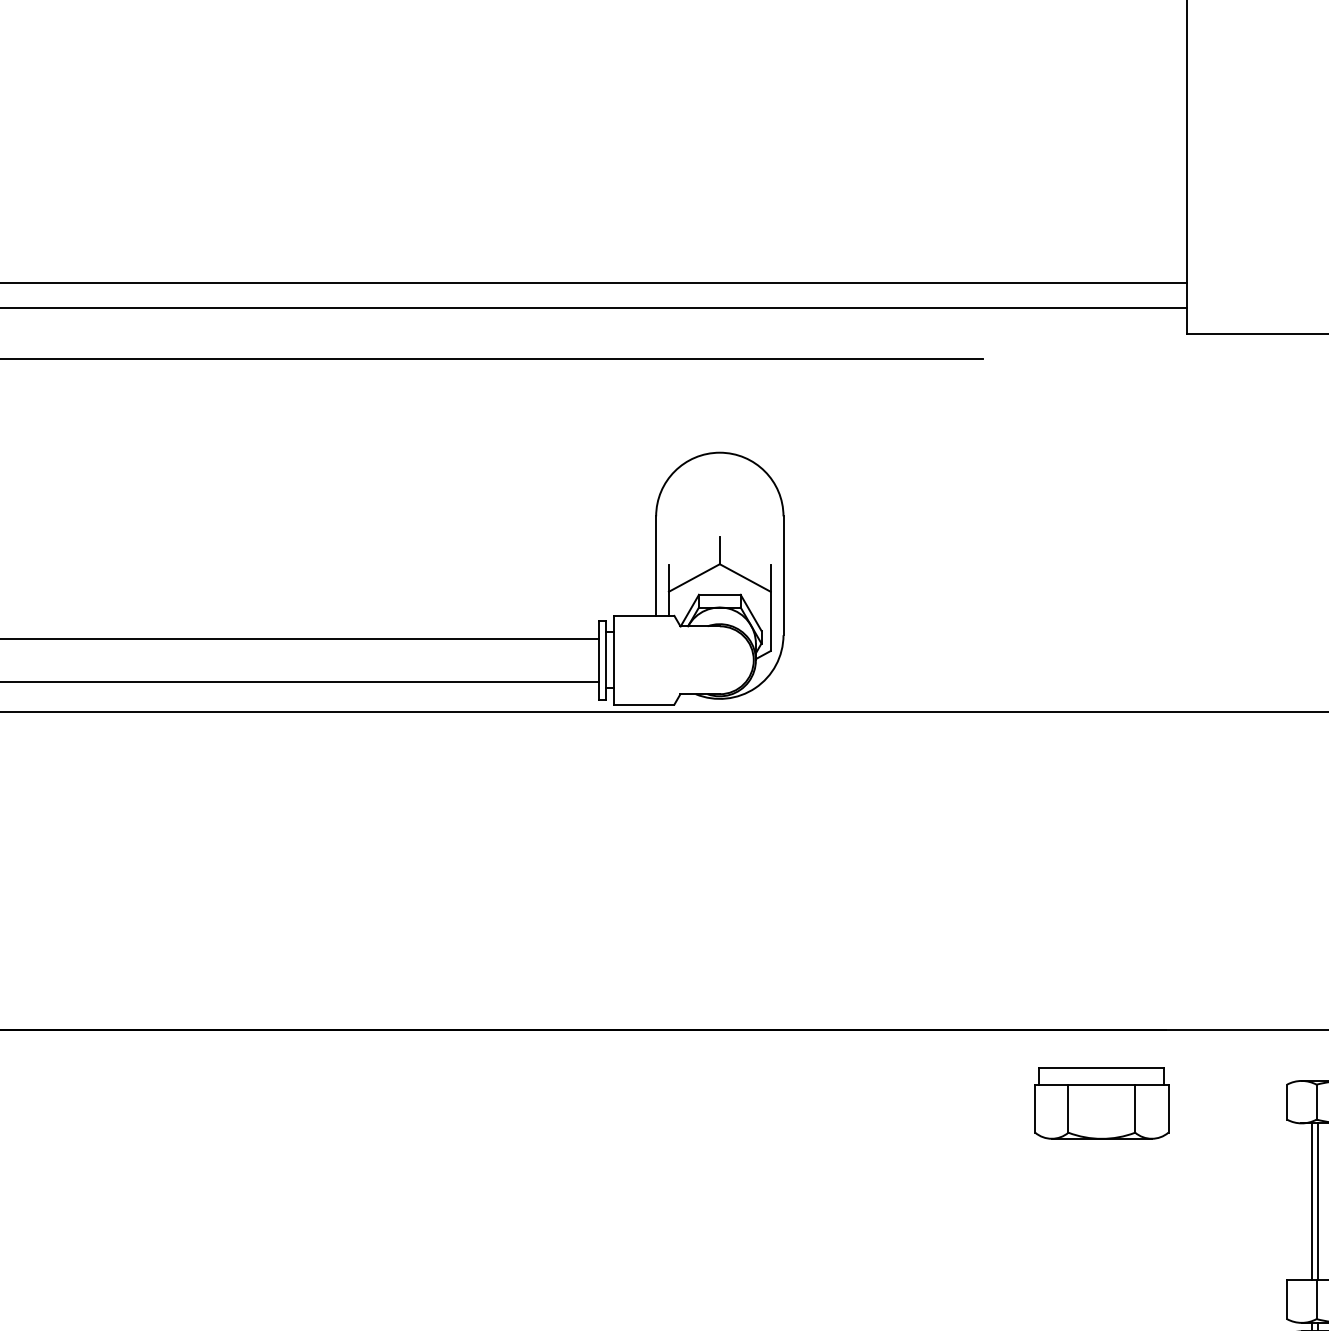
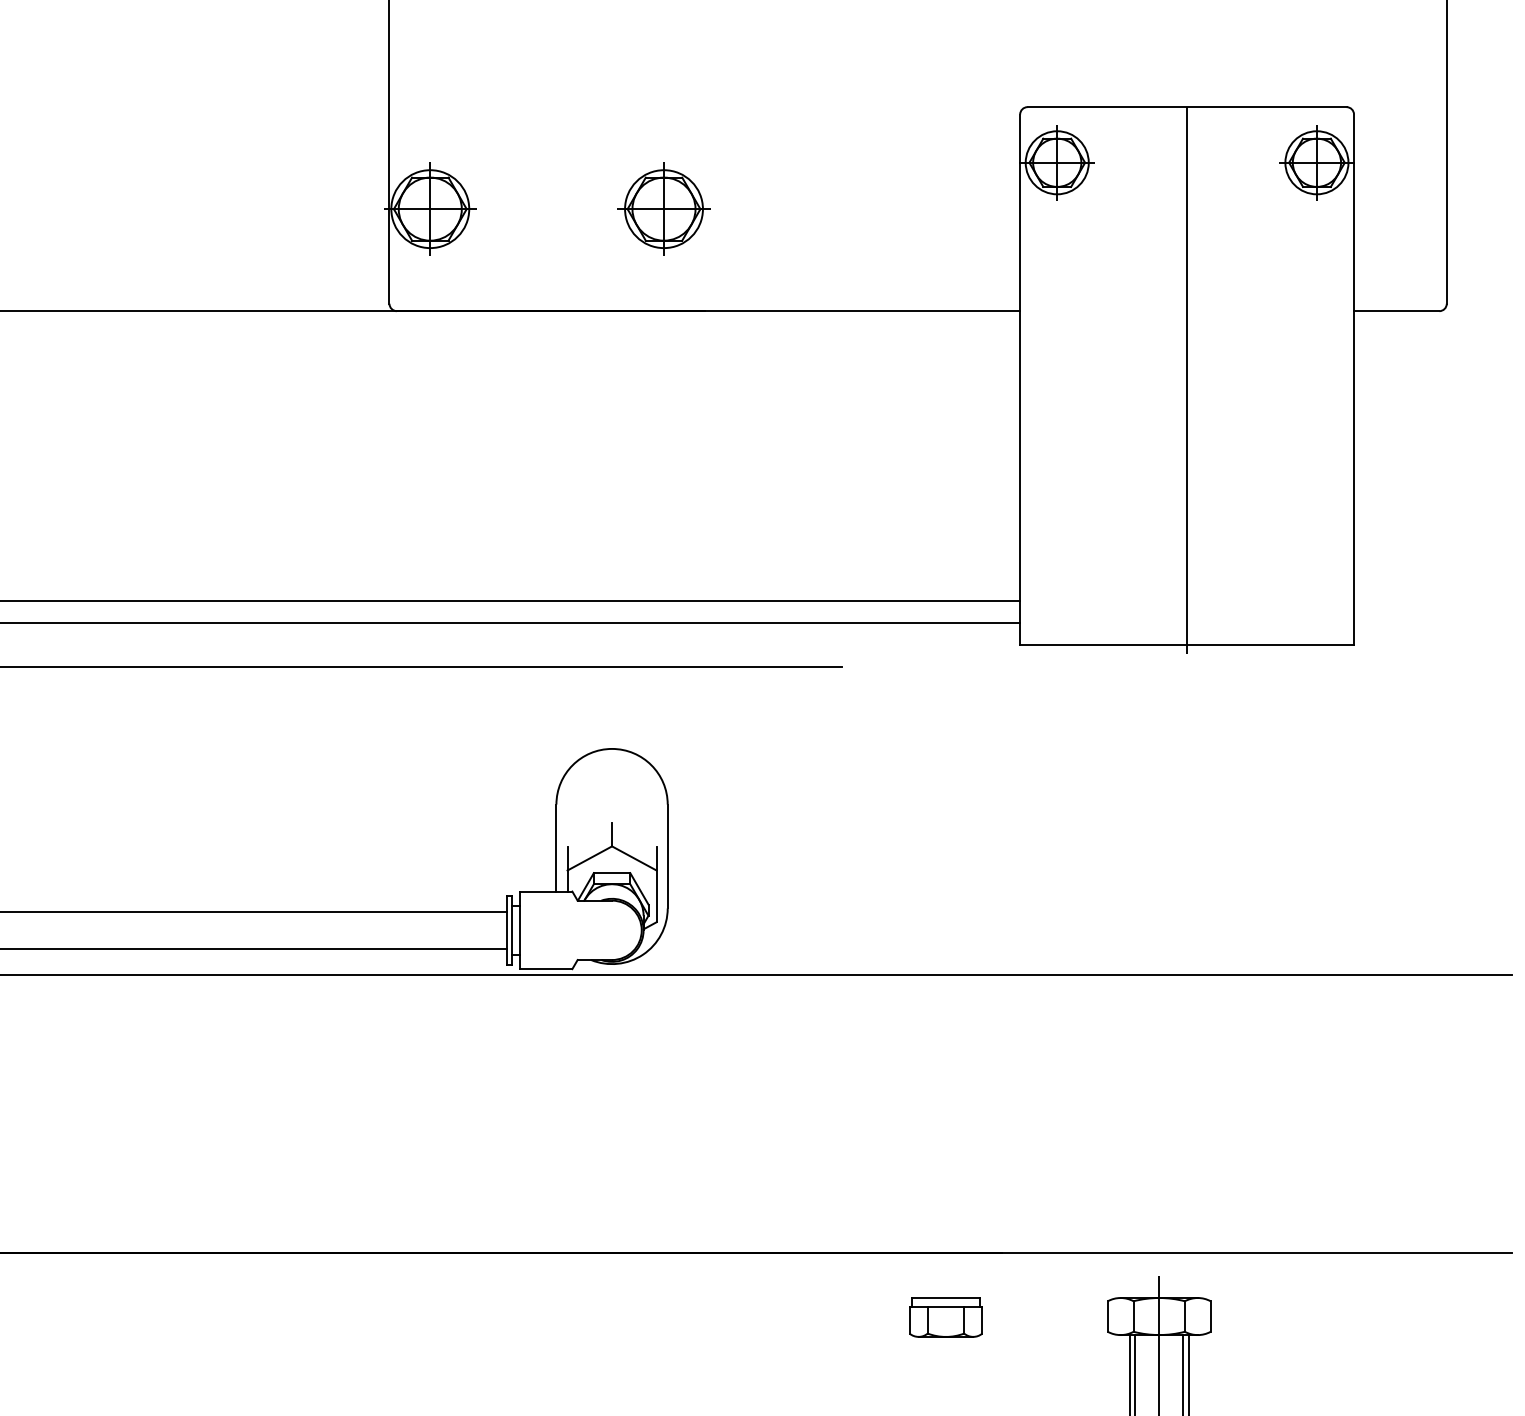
part: (1101, 1103) -> (945, 1317), size x0.62

